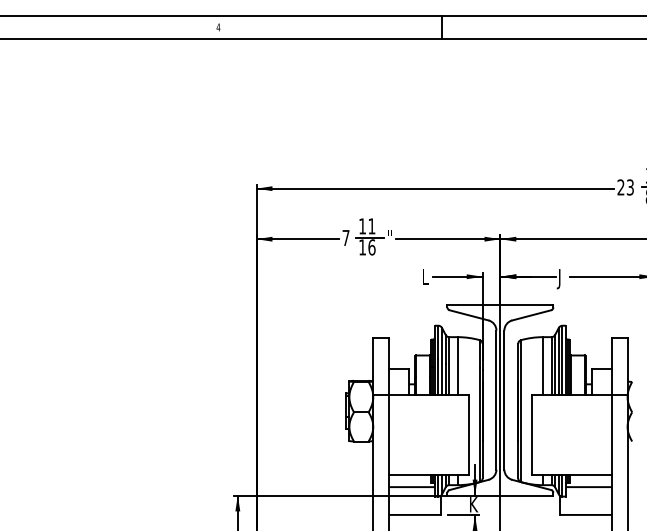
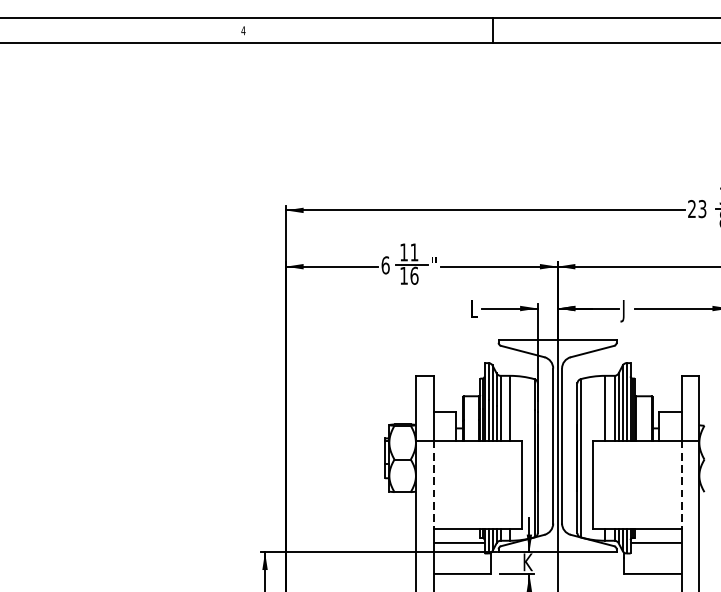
text: (345, 237) -> (385, 264), 7 -> 6
line: (389, 434) -> (434, 484), solid -> dashed
line: (611, 434) -> (681, 484), solid -> dashed

